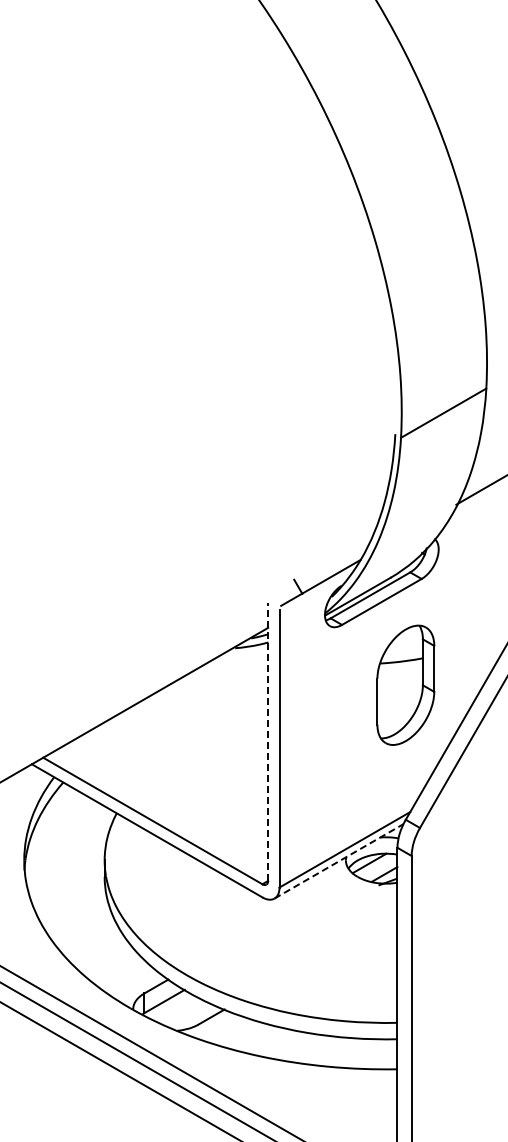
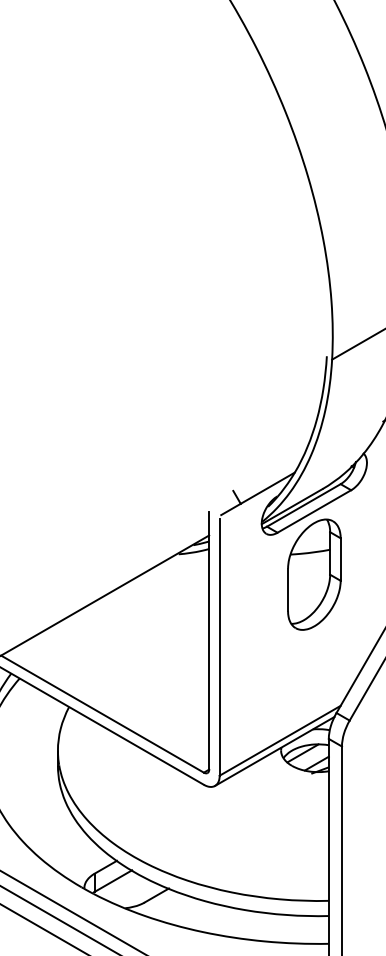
part: (405, 684) -> (314, 573), moved
line: (268, 741) -> (209, 640), dashed -> solid
line: (339, 861) -> (275, 751), dashed -> solid

